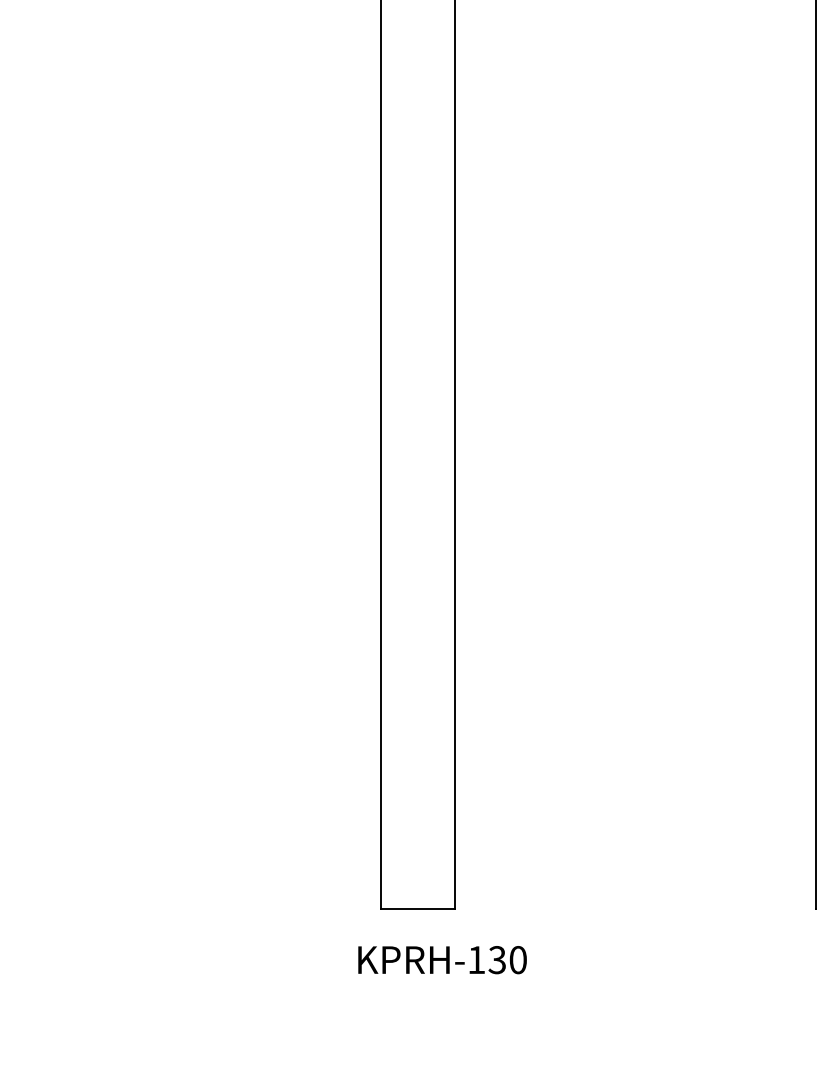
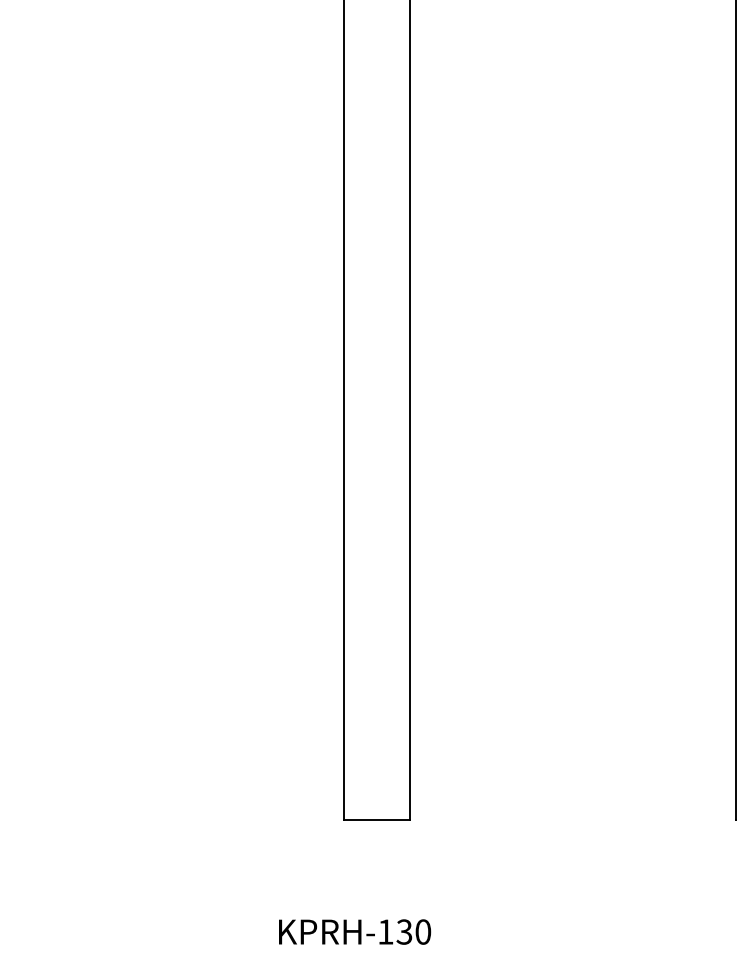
text: (442, 960) -> (354, 932), moved

